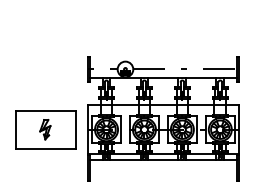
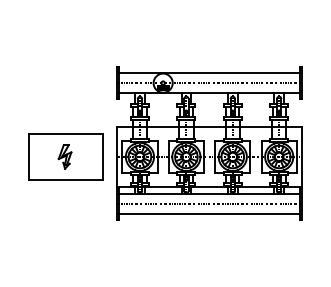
line: (163, 60) -> (209, 72), added
line: (163, 167) -> (209, 203), added
line: (163, 176) -> (209, 214), added

